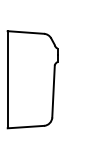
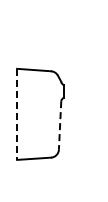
line: (8, 79) -> (17, 114), solid -> dashed
line: (53, 91) -> (60, 125), solid -> dashed

